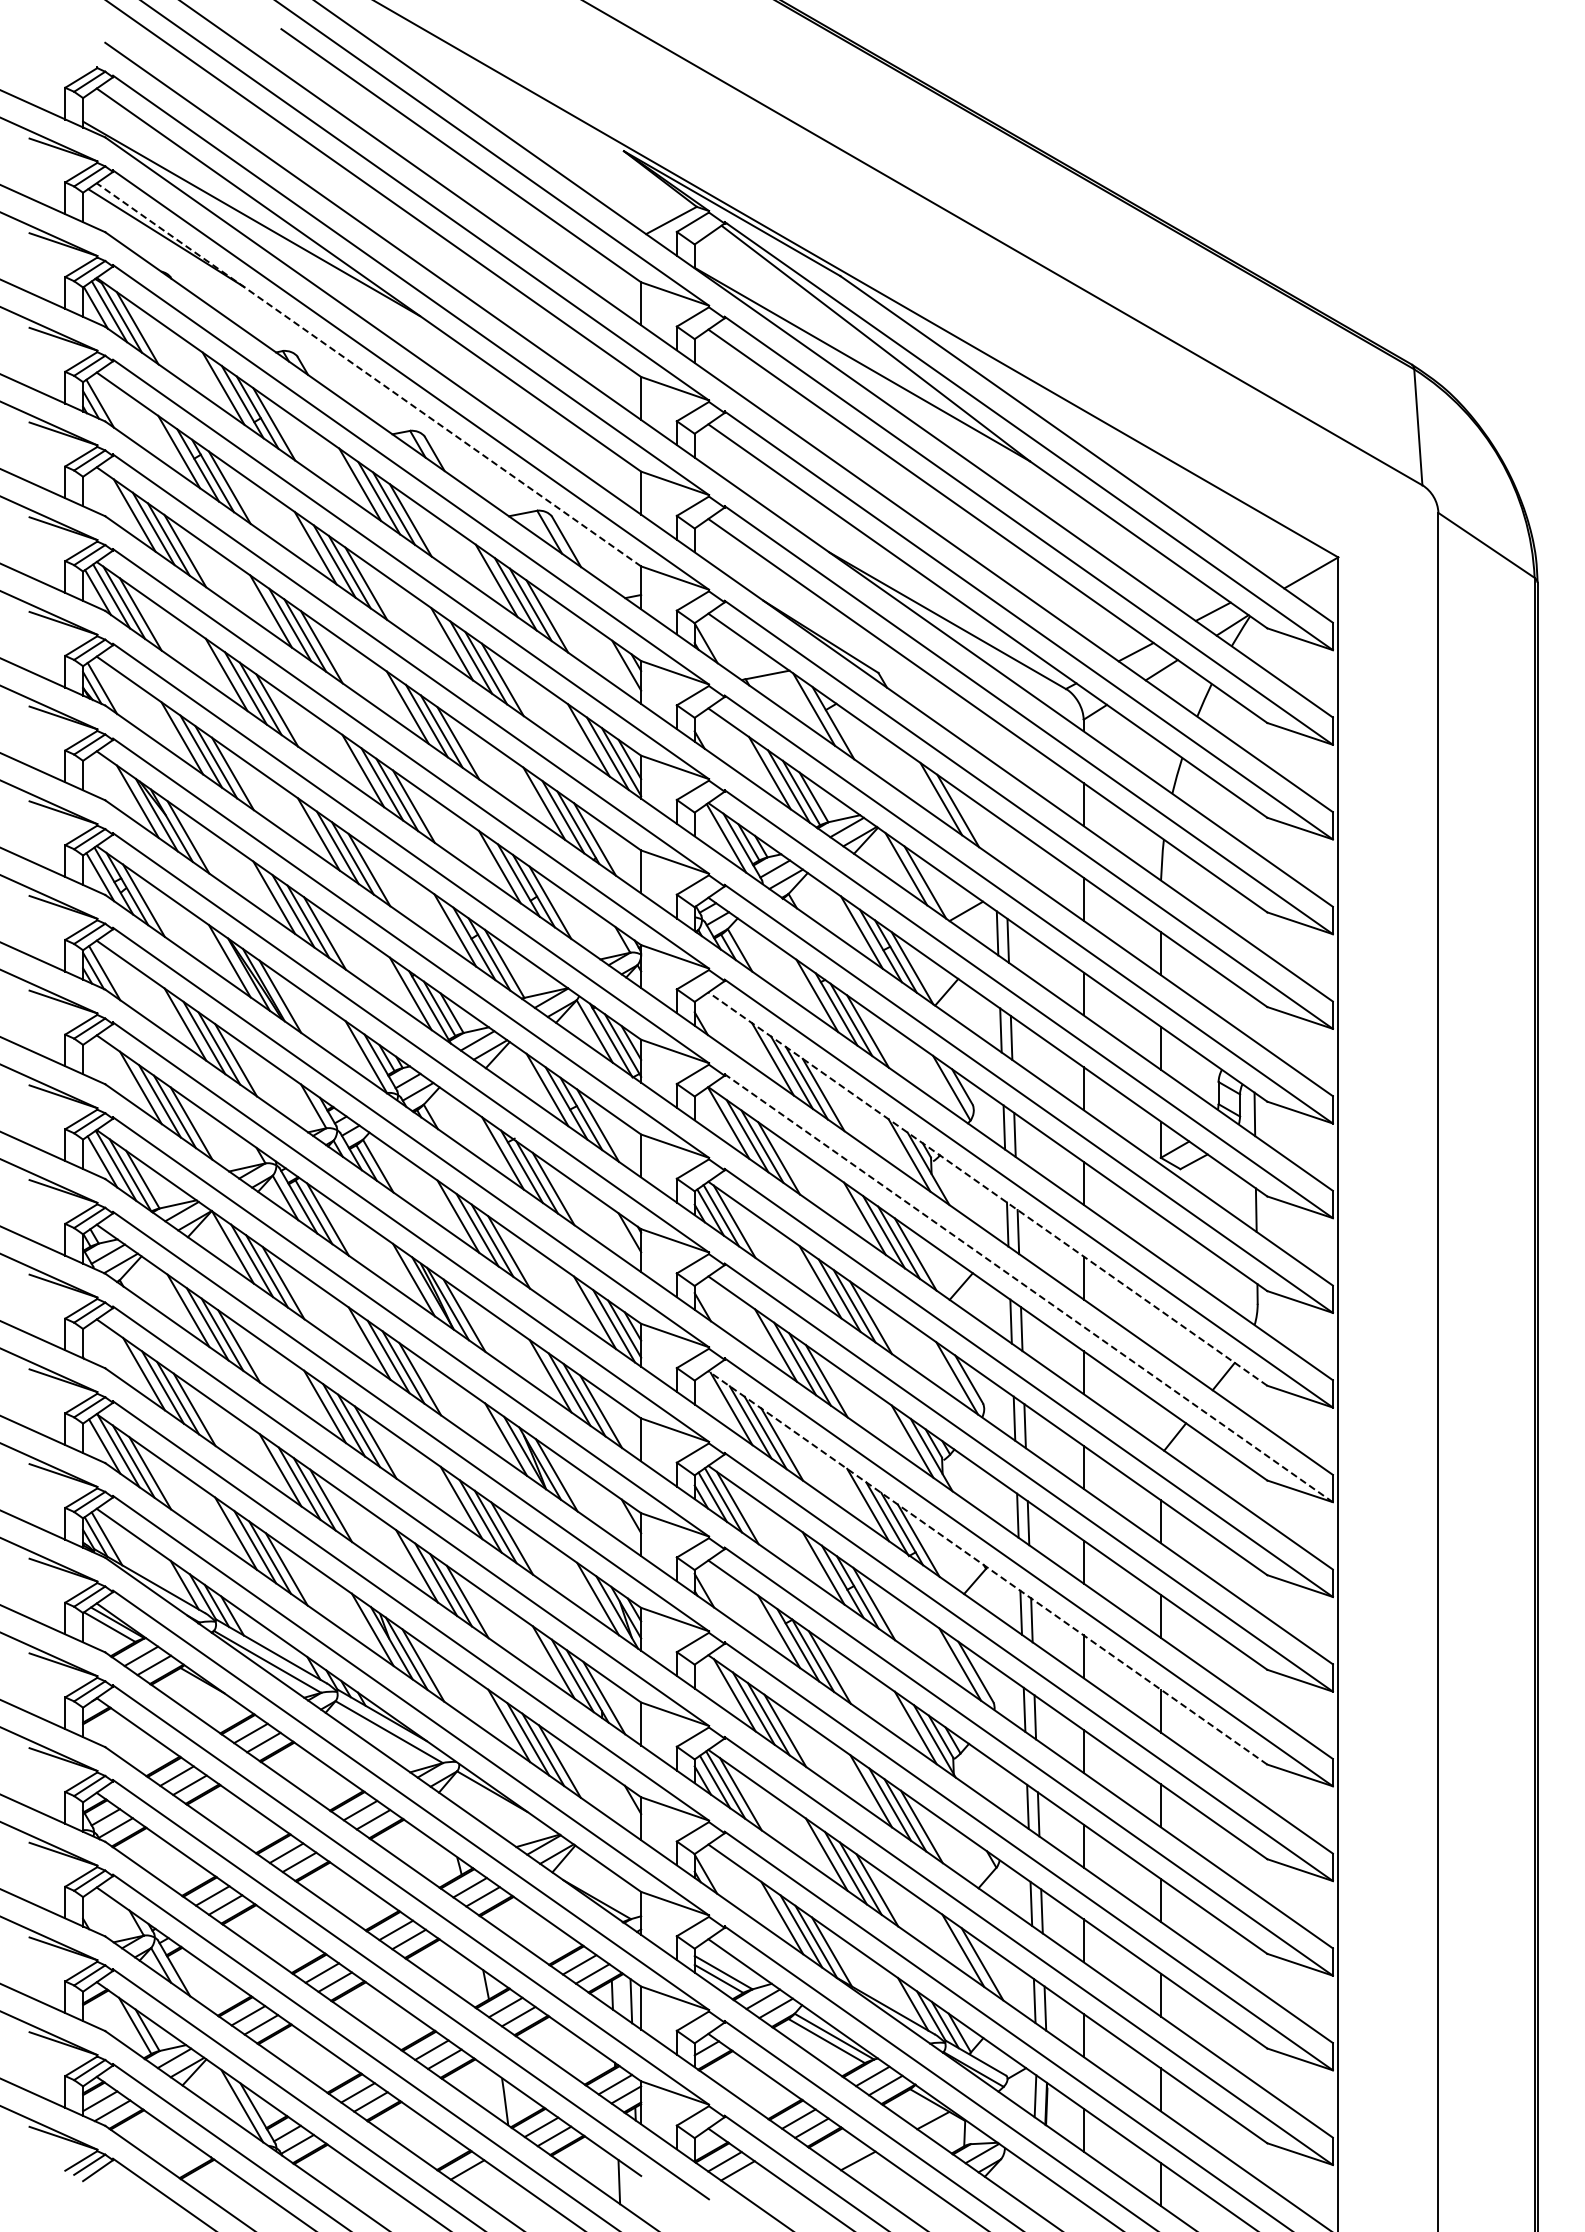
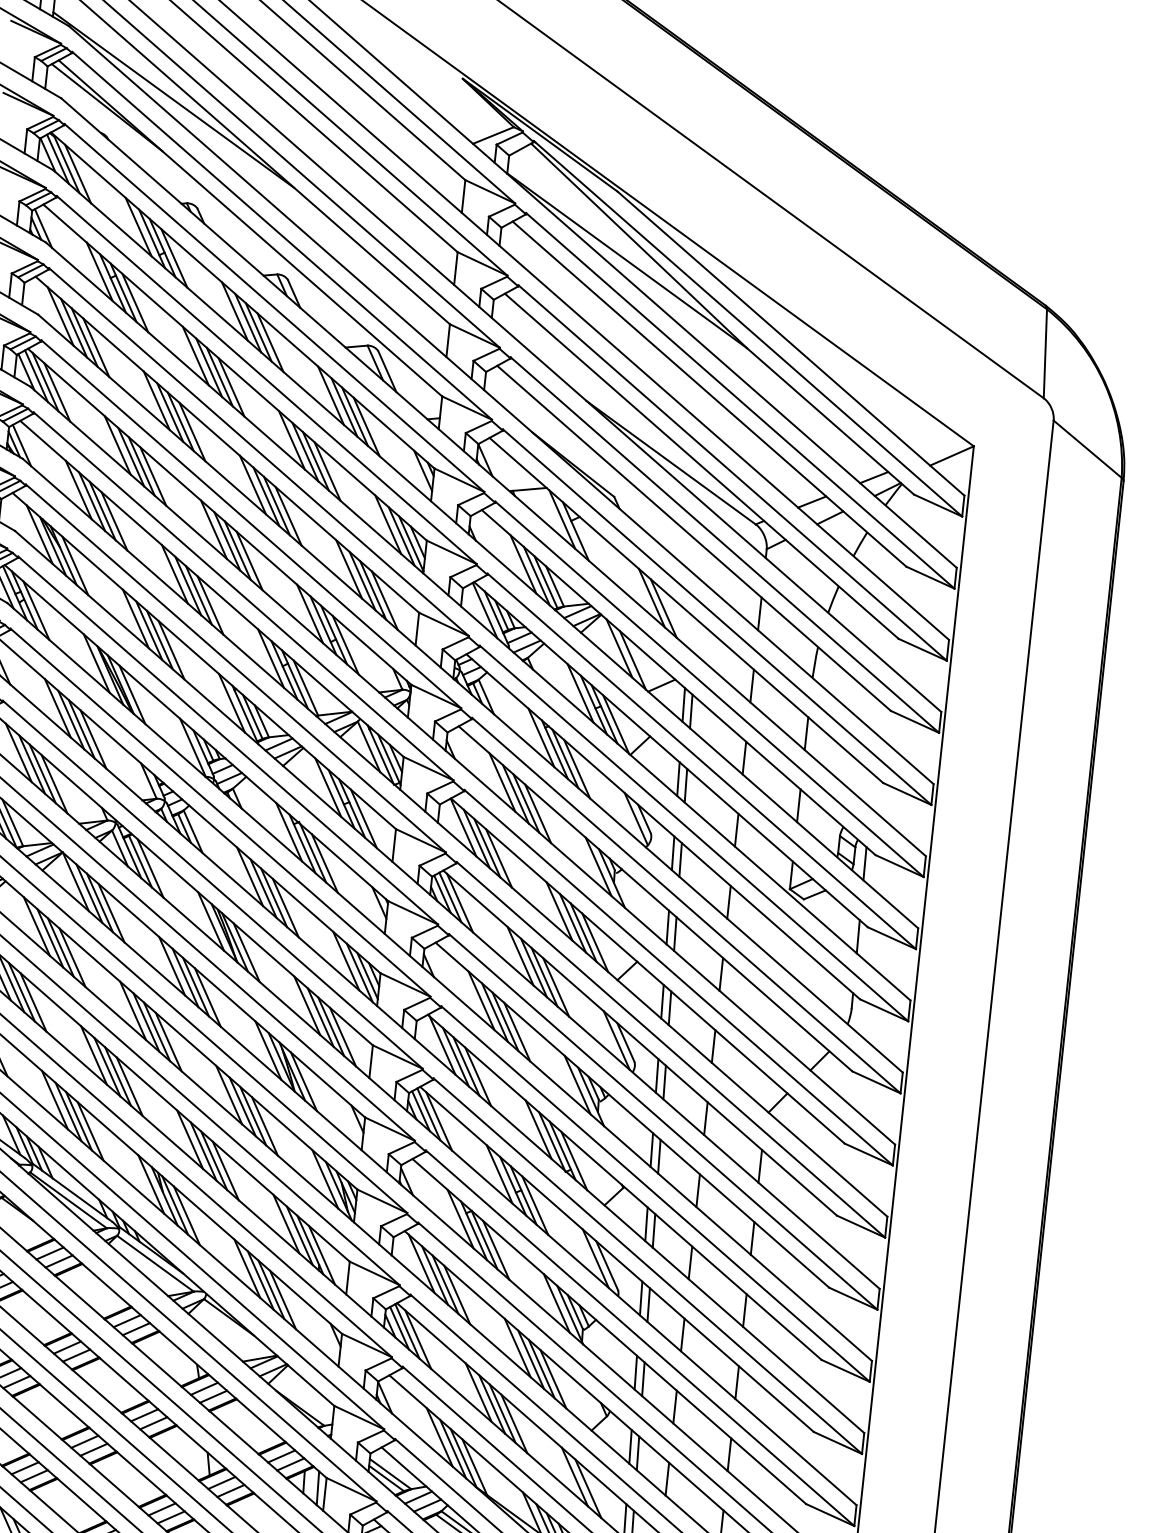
line: (368, 374) -> (250, 228), dashed -> solid
line: (987, 1189) -> (655, 899), dashed -> solid
line: (1028, 1288) -> (678, 977), dashed -> solid
line: (987, 1567) -> (624, 1187), dashed -> solid

